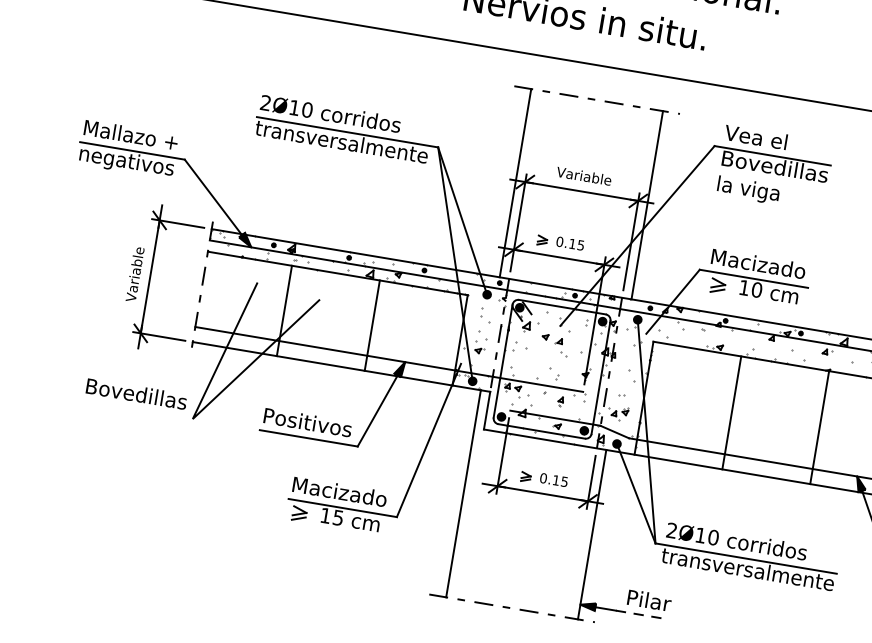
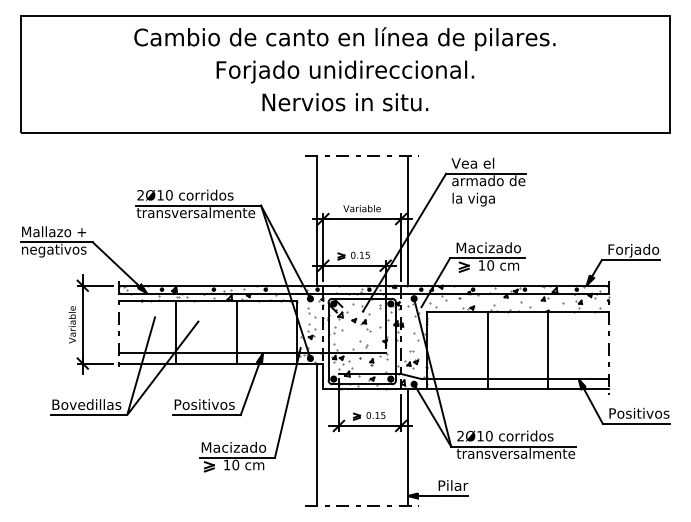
text: (774, 166) -> (488, 180), Bovedillas -> armado de
line: (137, 410) -> (89, 415), added
text: (338, 517) -> (235, 464), 15 -> 10
line: (642, 615) -> (450, 496), dashed -> solid

